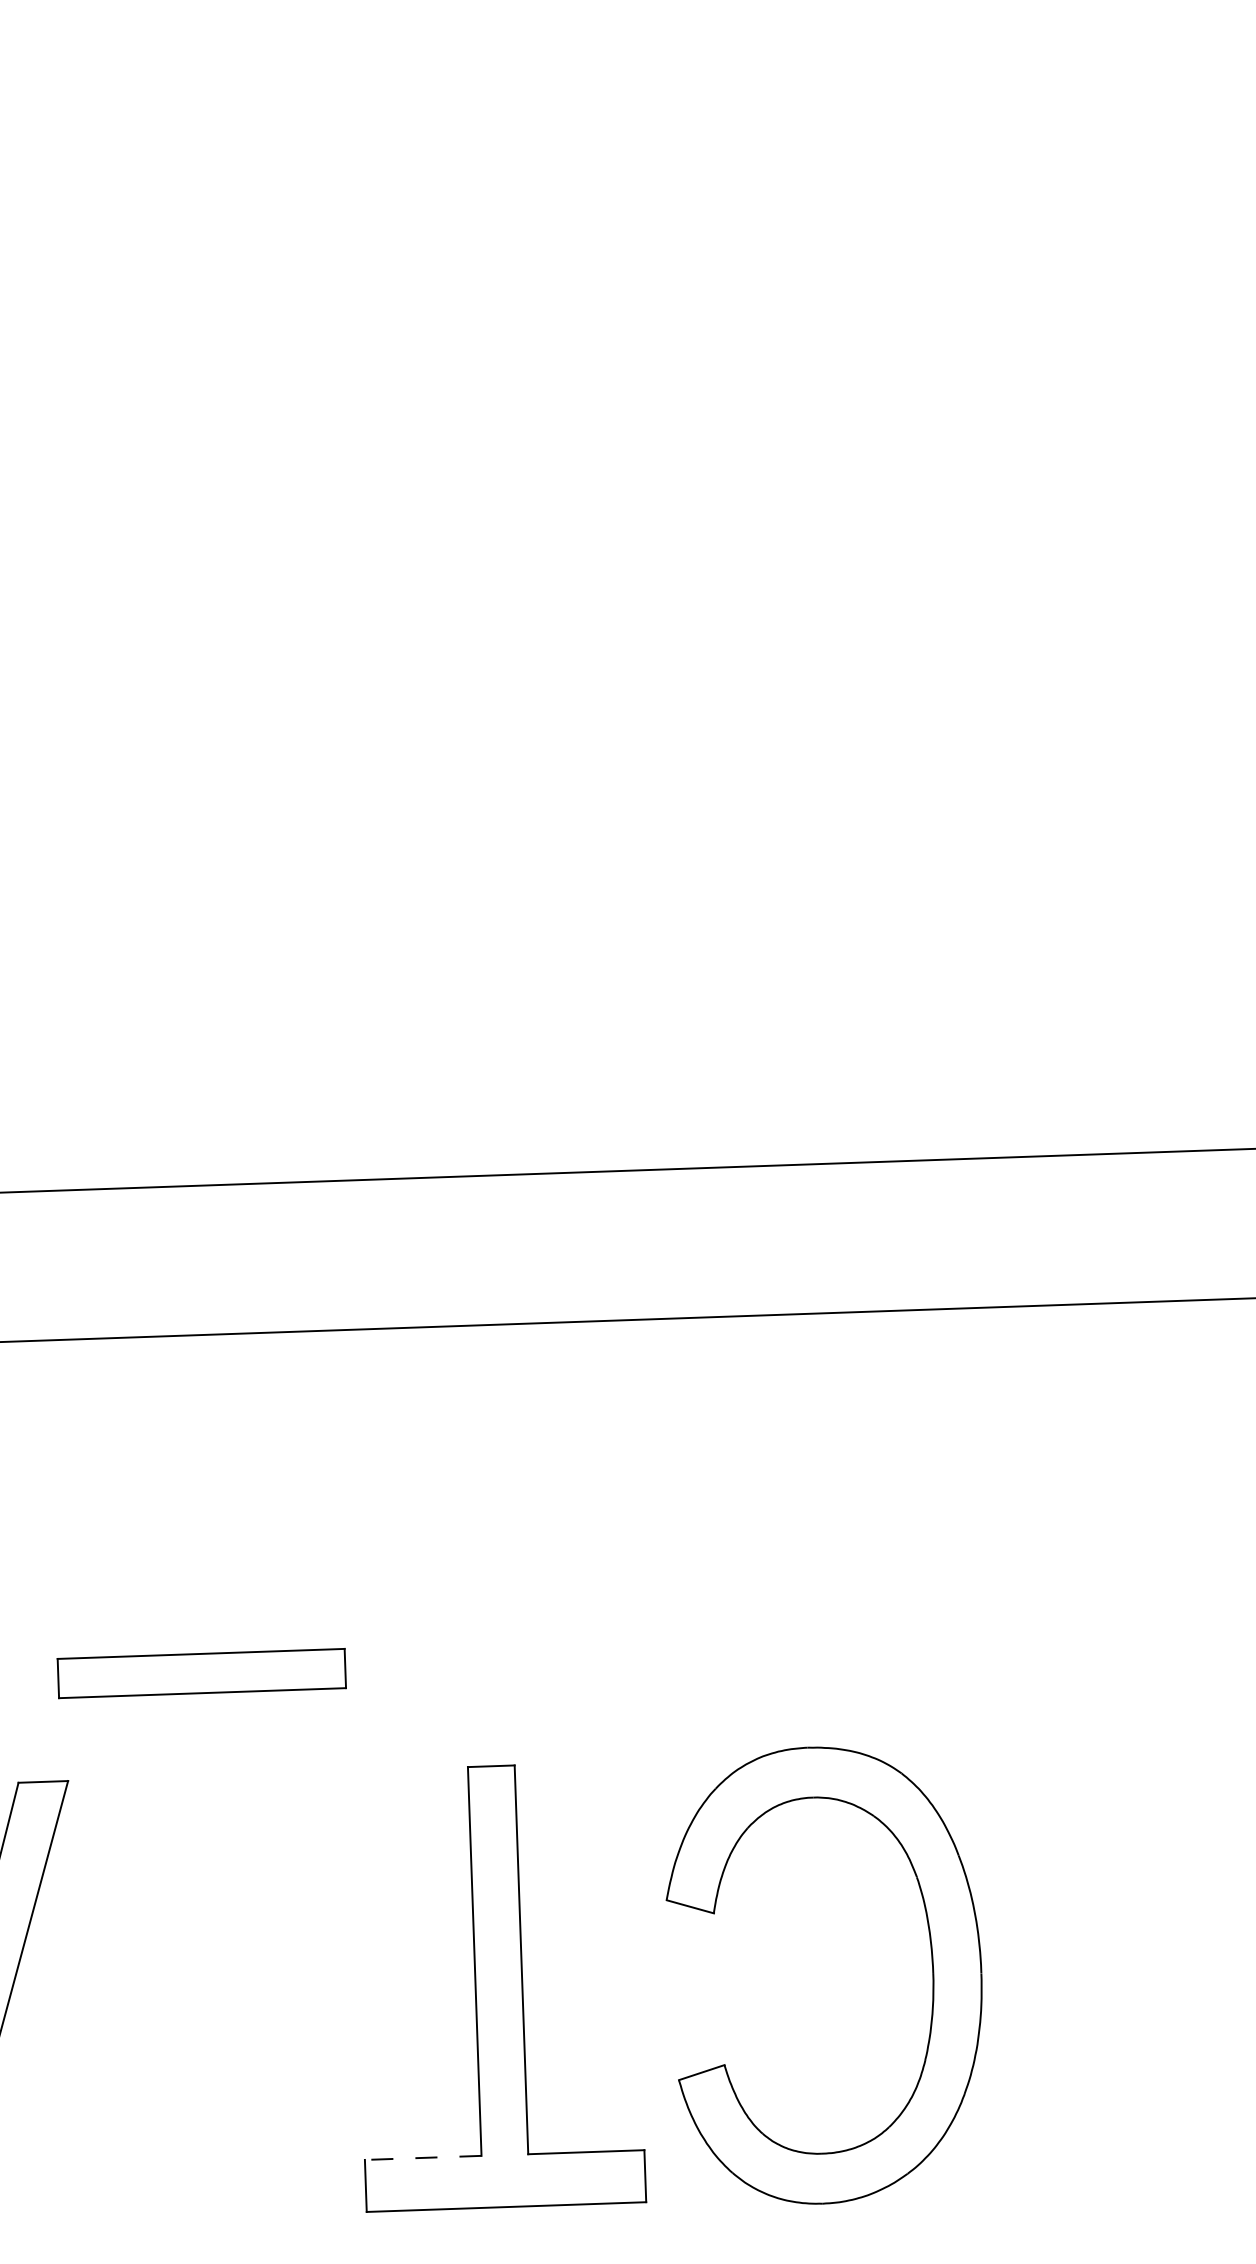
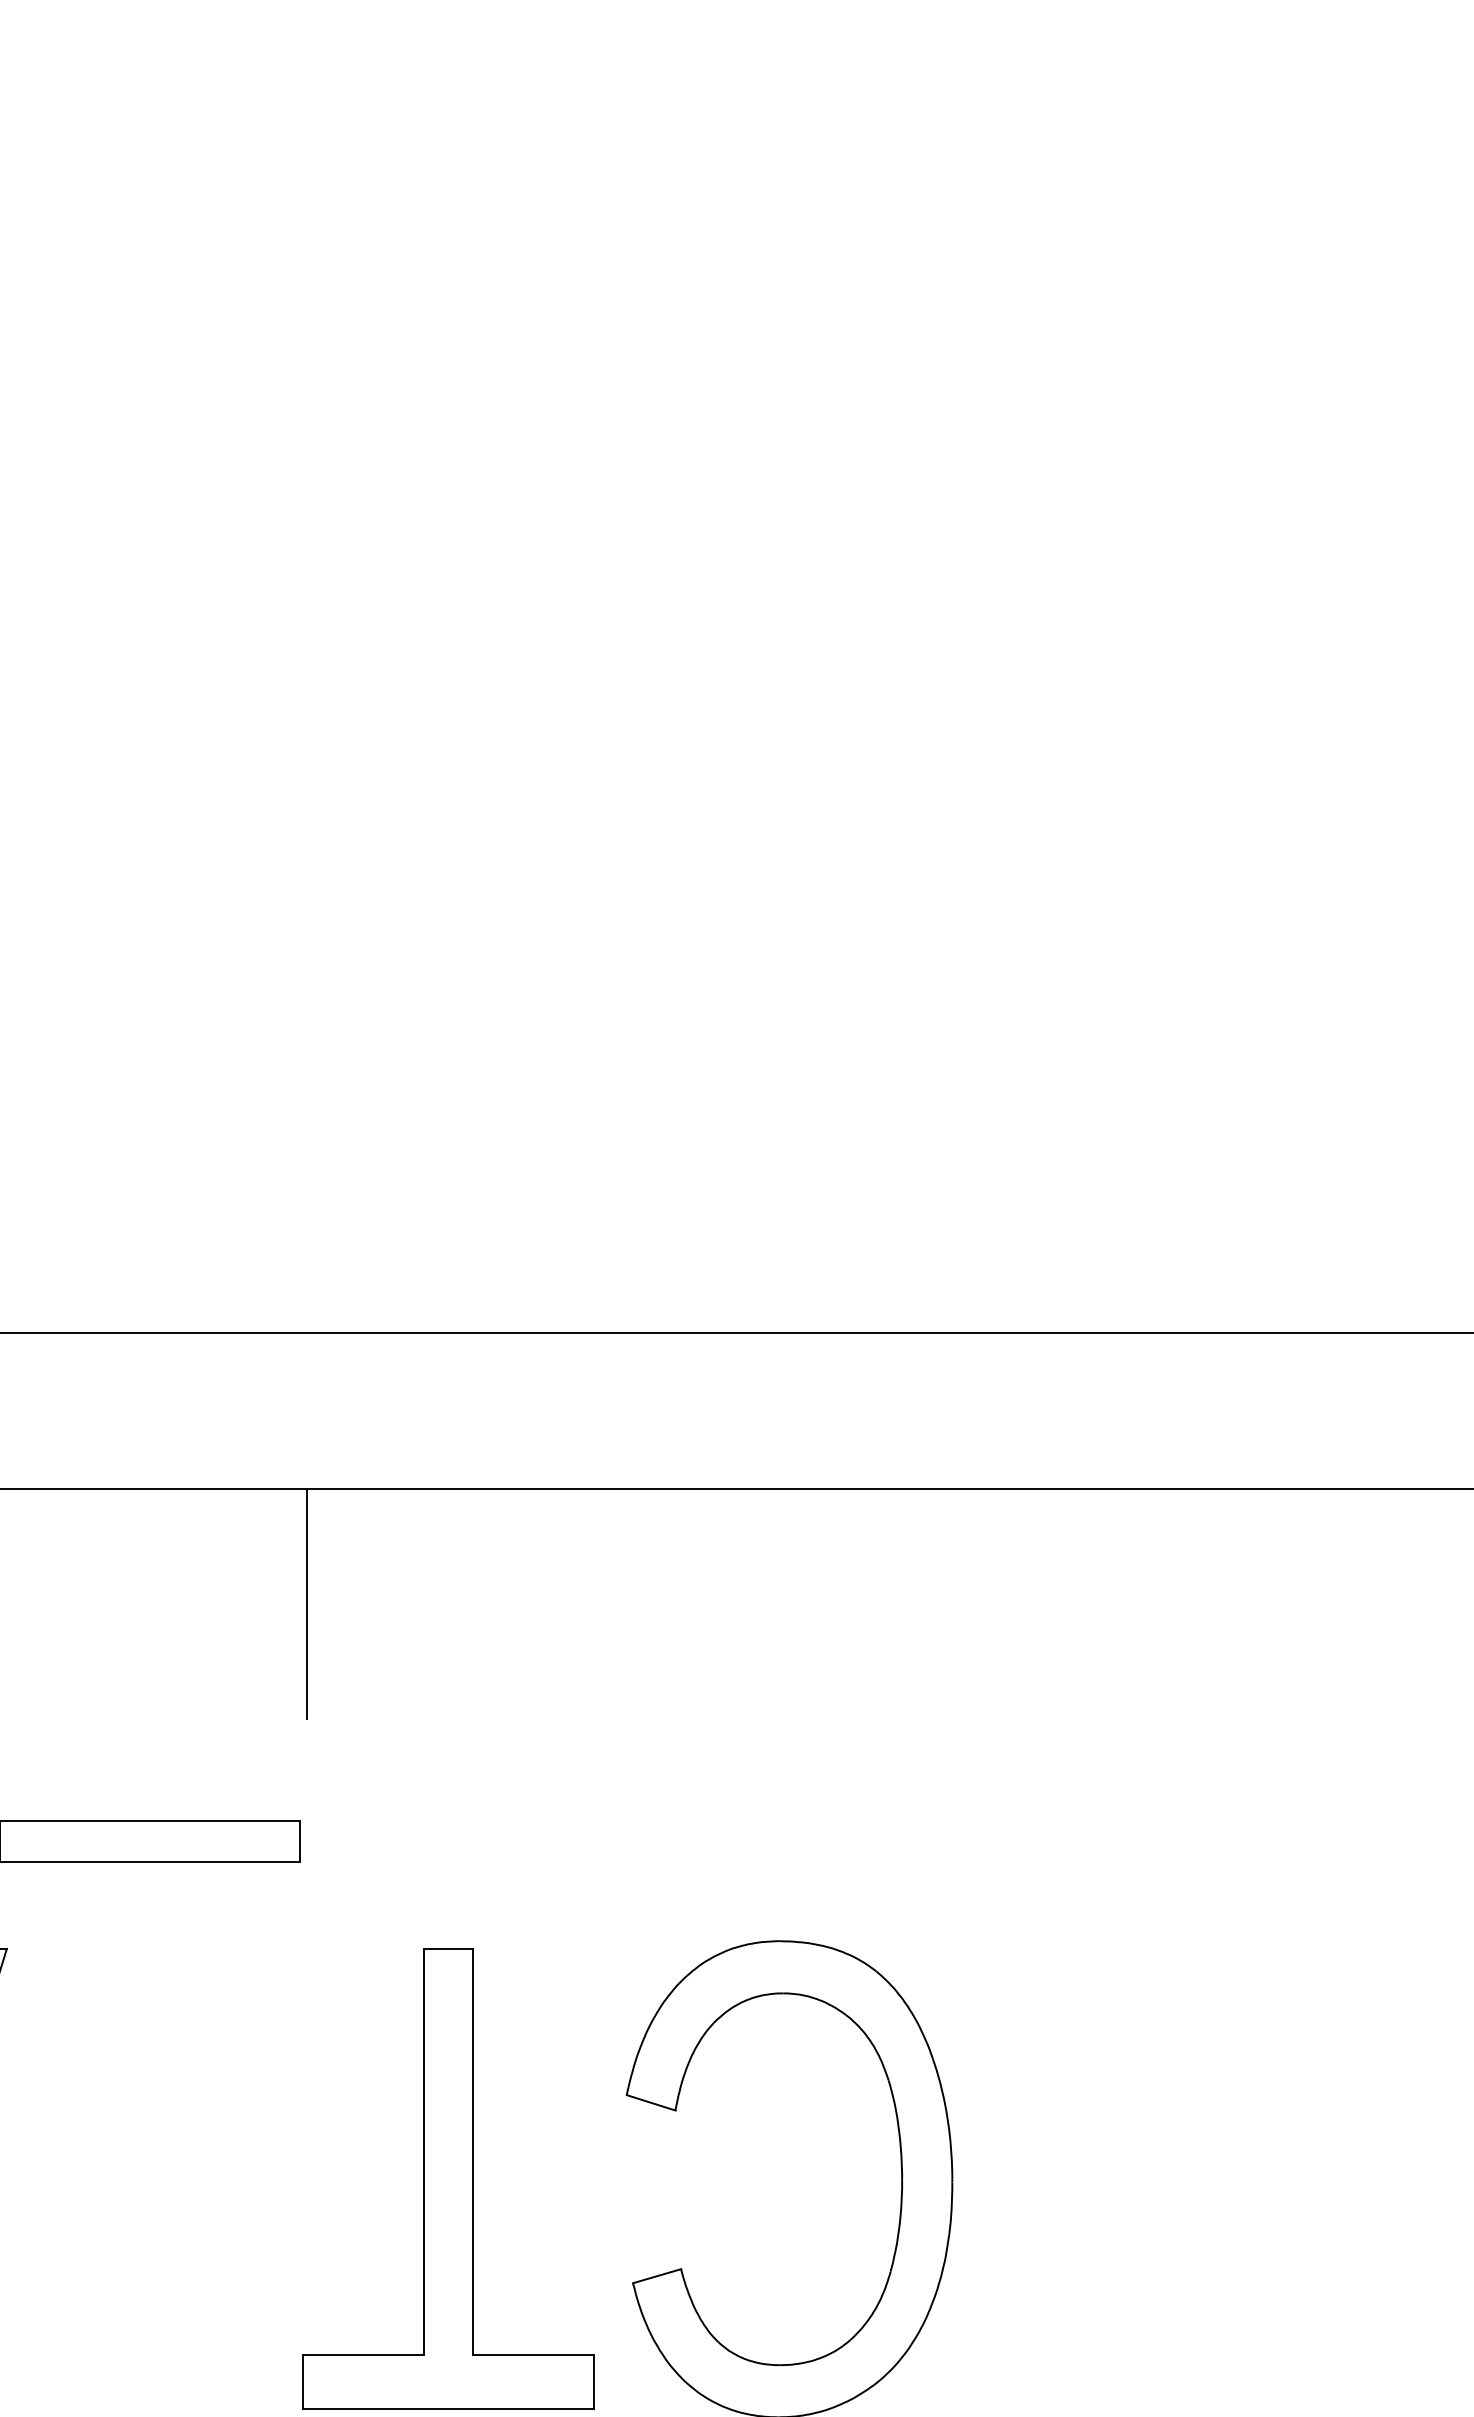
line: (344, 1440) -> (307, 1603), added
line: (423, 2158) -> (363, 2355), dashed -> solid

